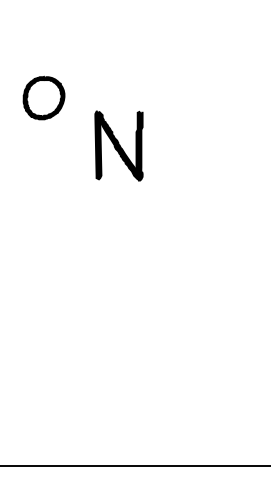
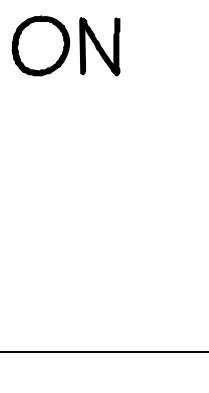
part: (43, 97) -> (40, 45), size x1.67
part: (118, 145) -> (99, 46), moved

